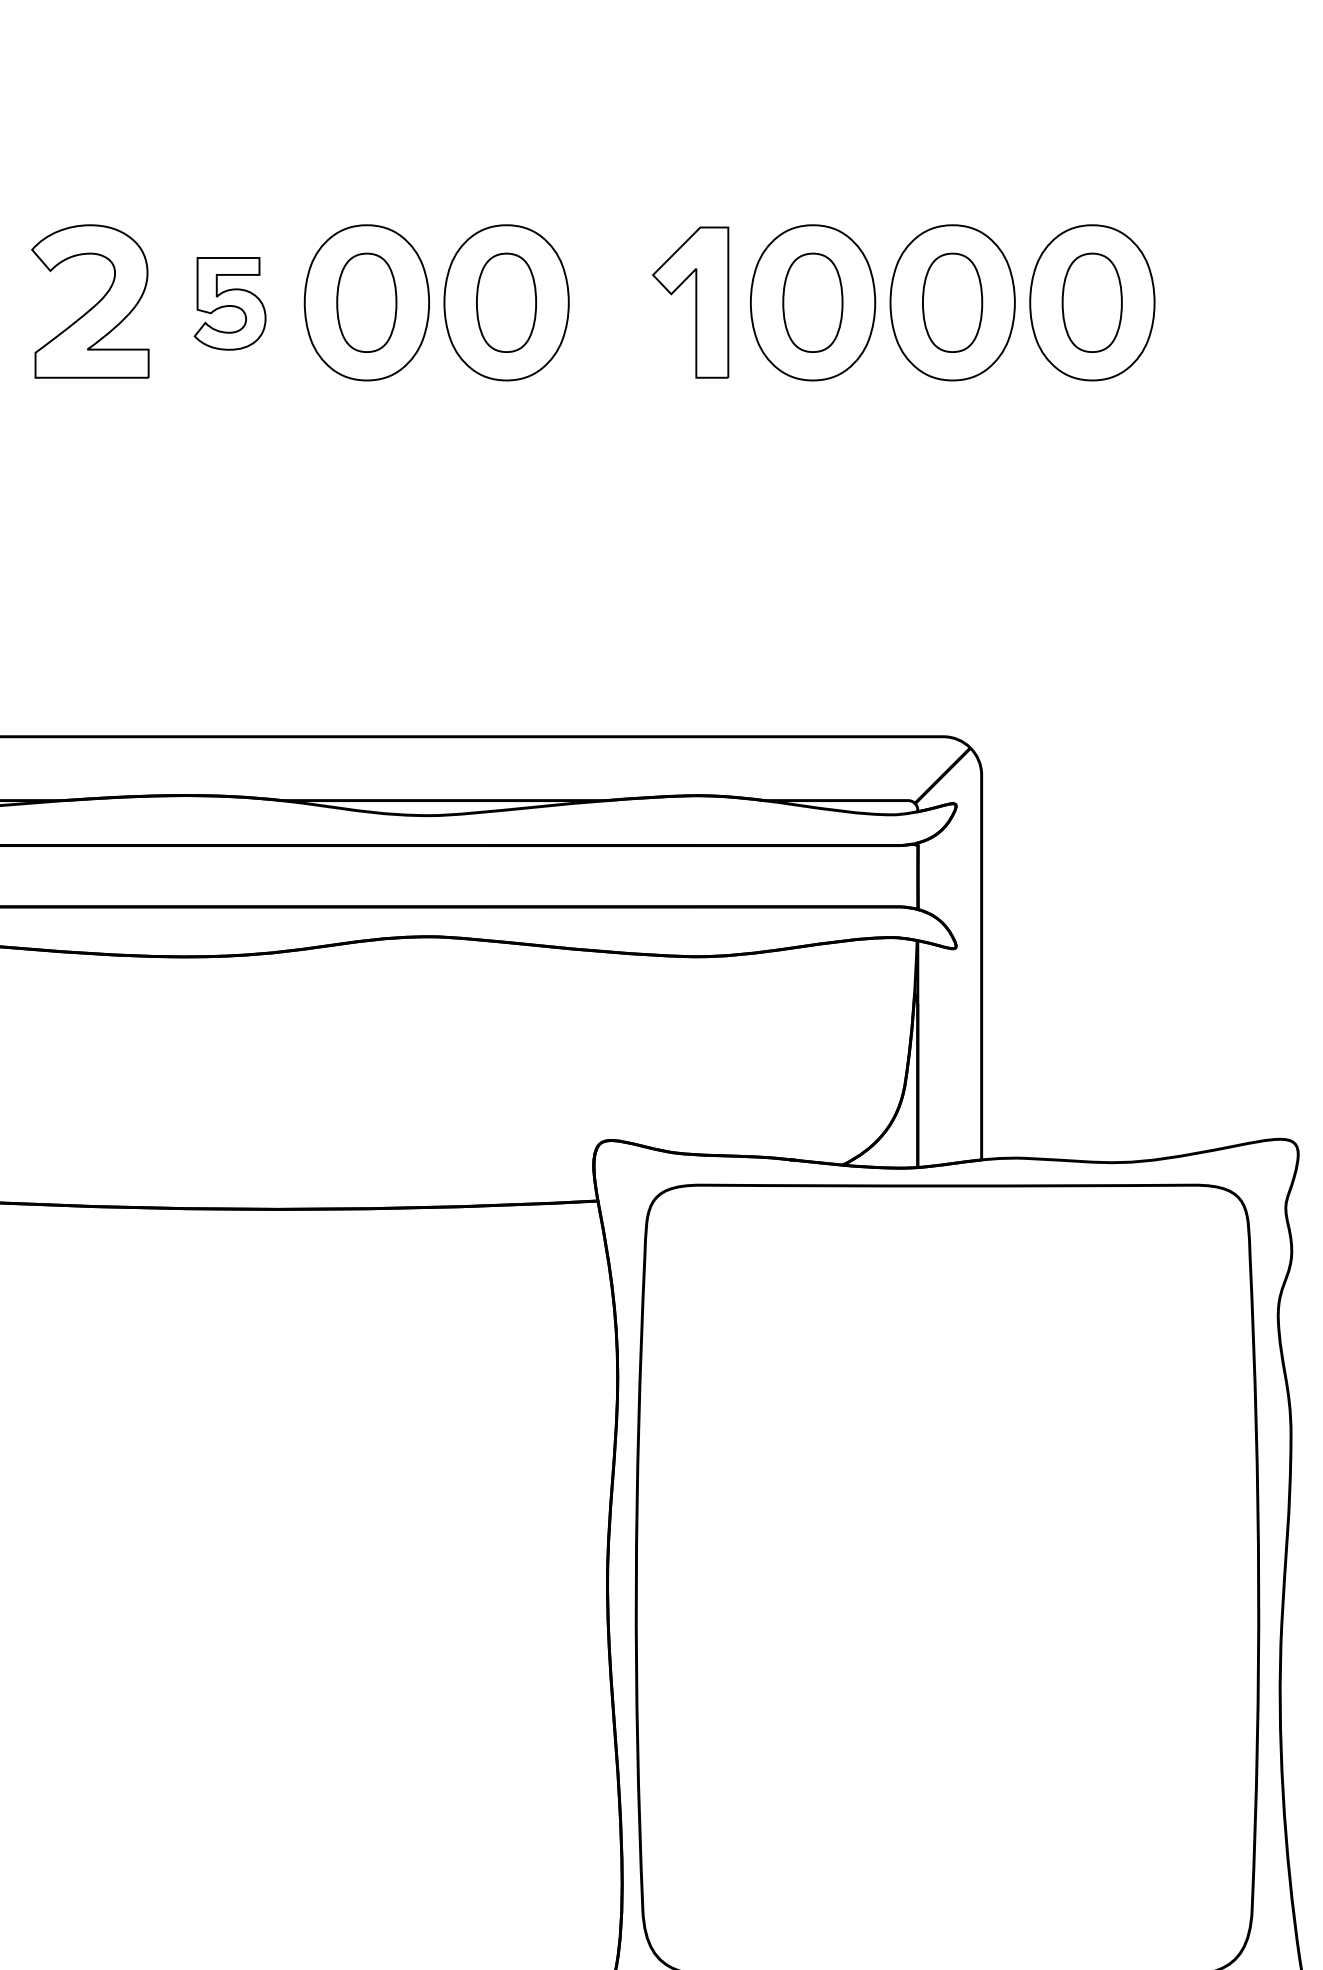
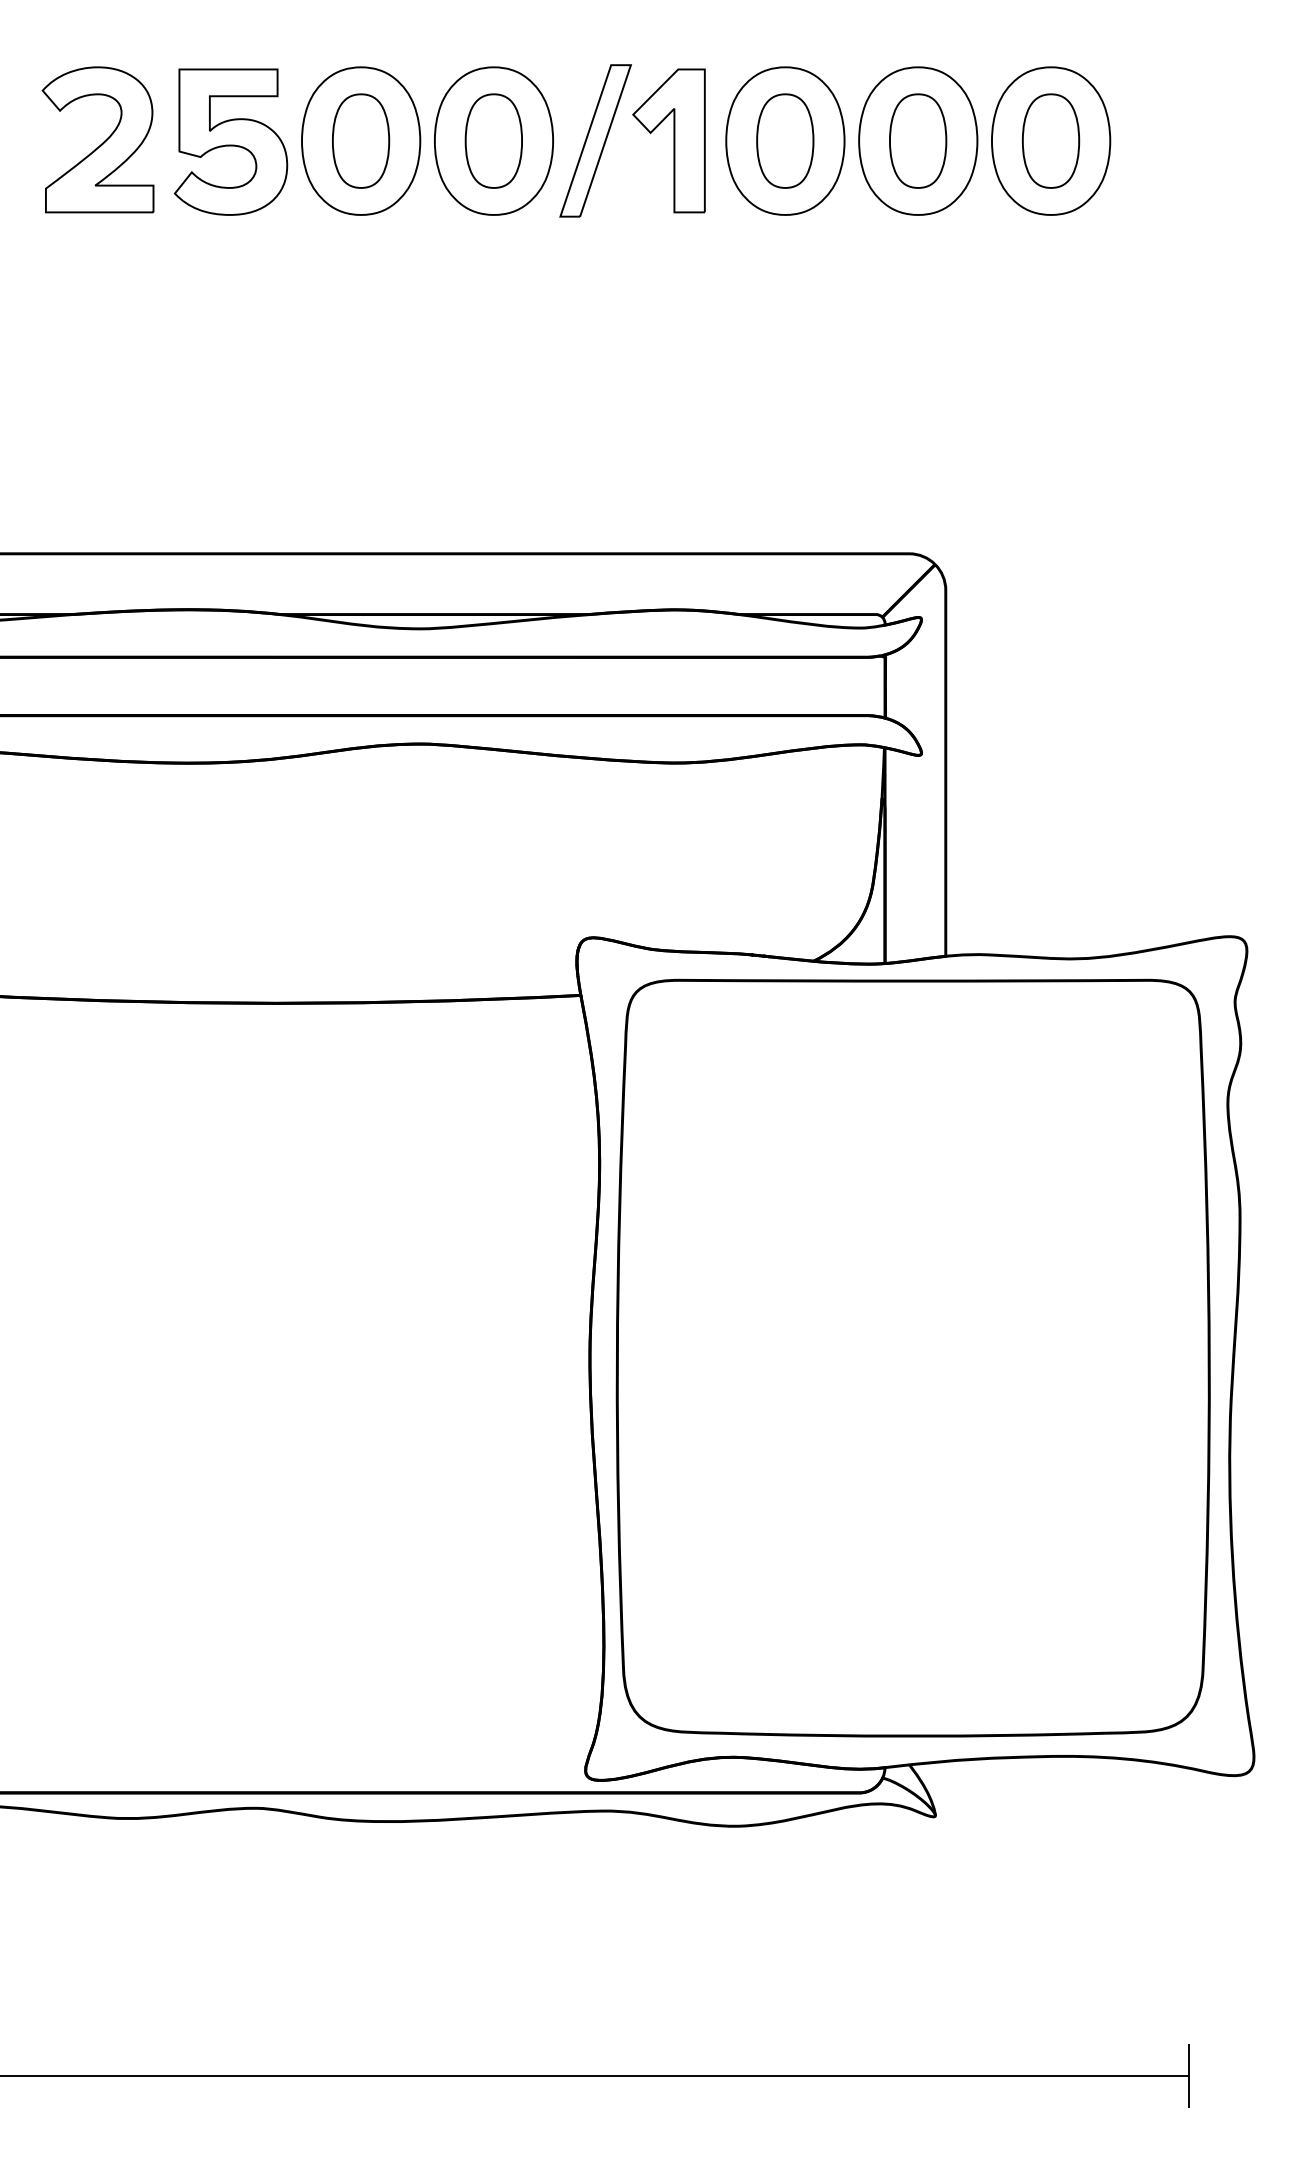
part: (613, 302) -> (595, 140), added
part: (229, 303) -> (230, 141), size x1.67

